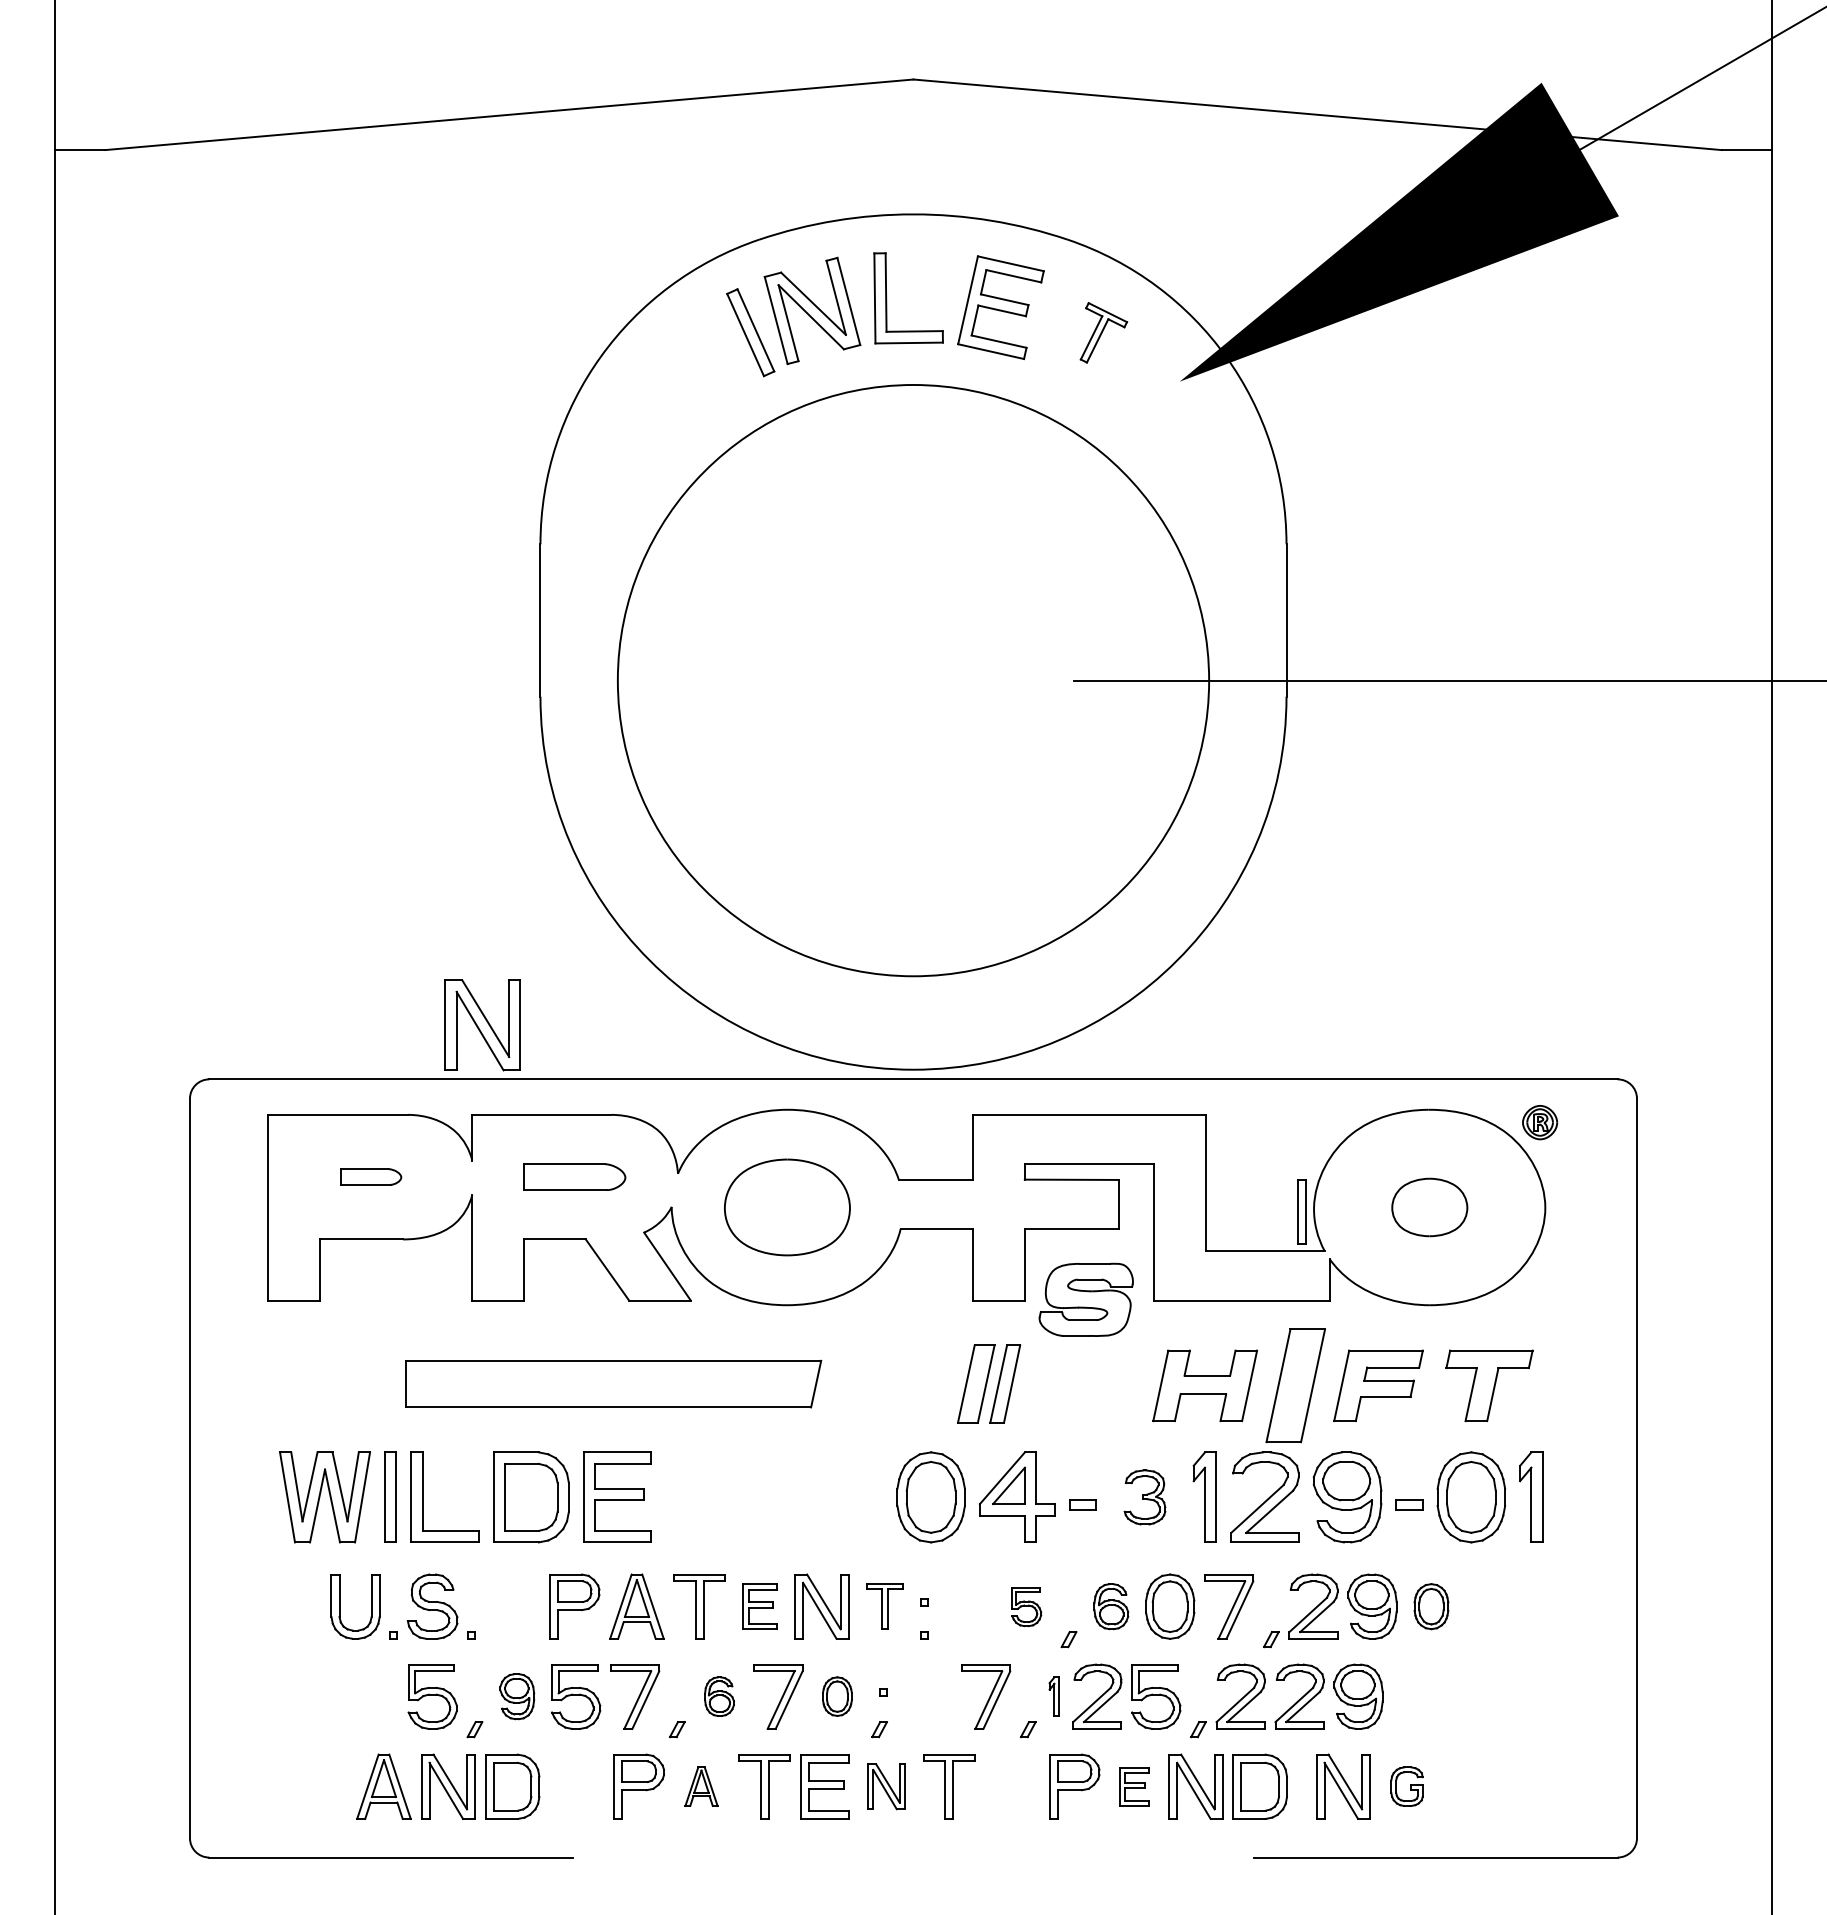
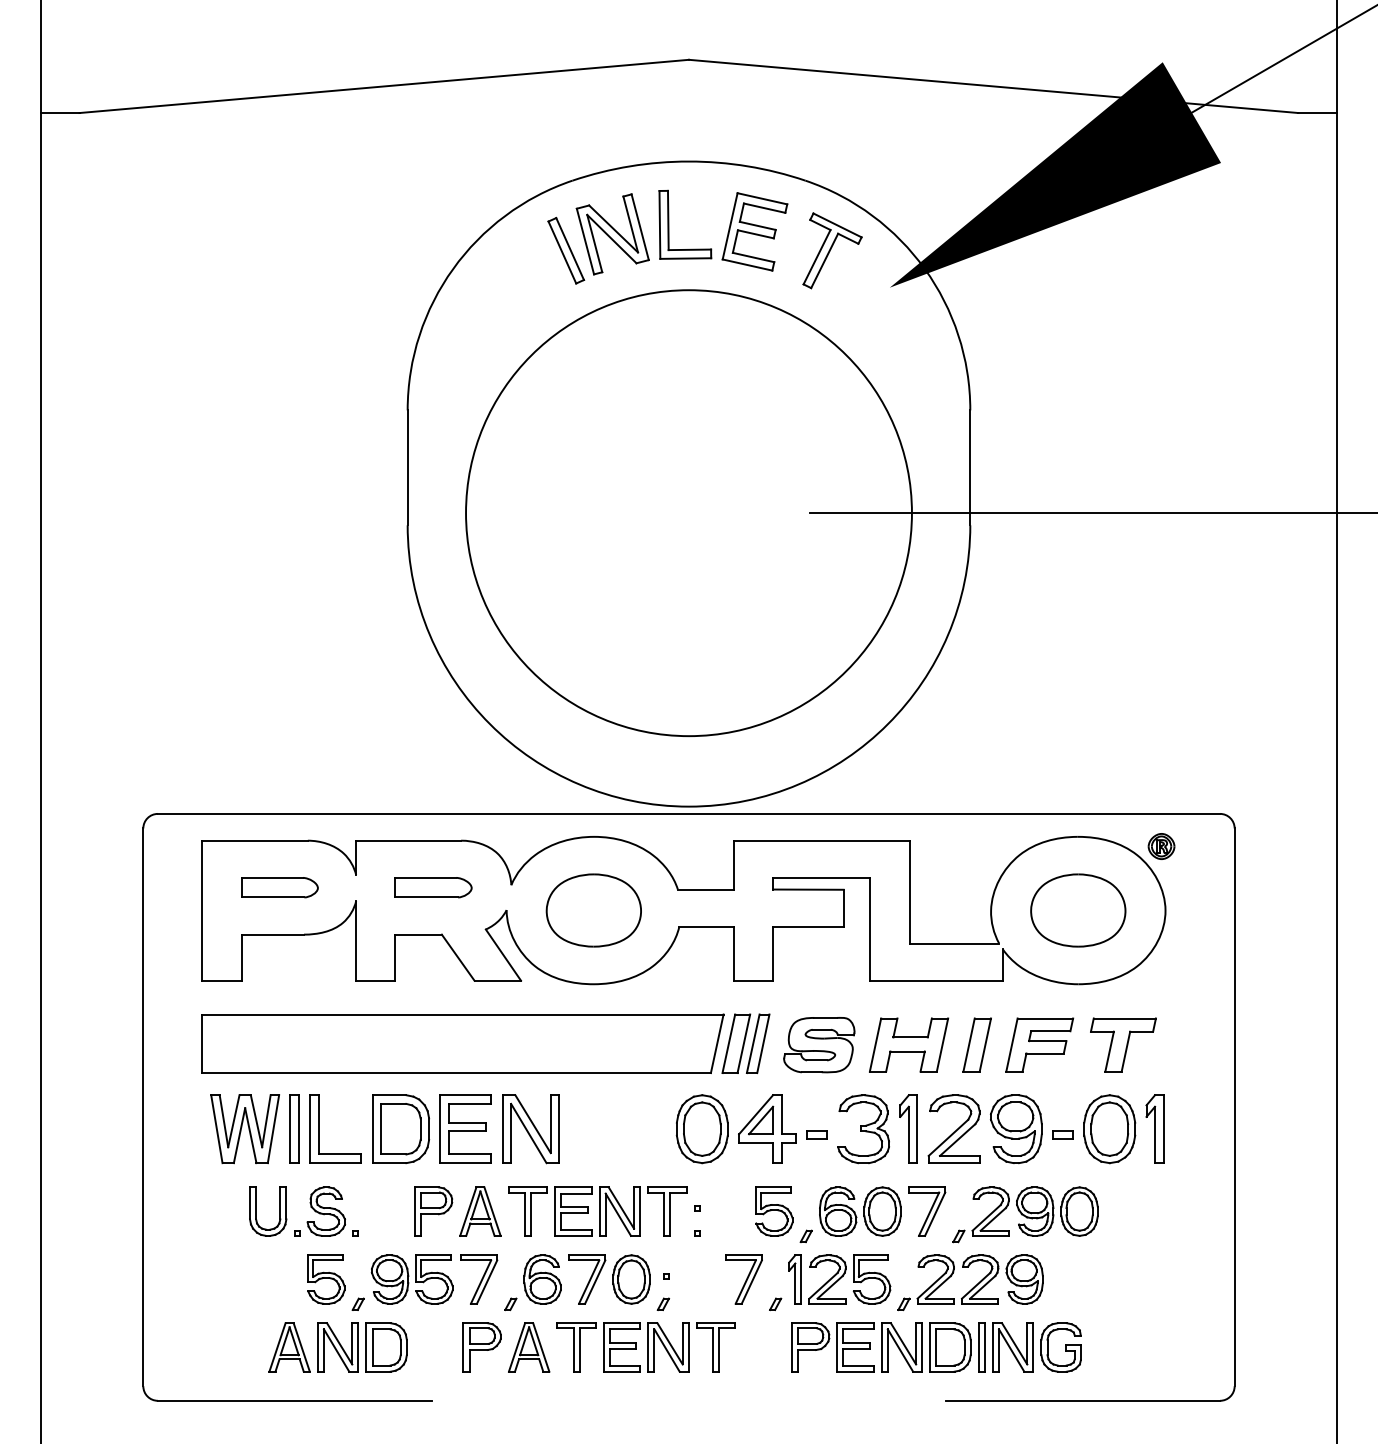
part: (1103, 332) -> (832, 250), size x1.67
part: (482, 1025) -> (530, 1129), moved
part: (370, 1176) -> (279, 887), size x1.67
part: (1429, 1207) -> (1078, 910), size x1.67
part: (1301, 1211) -> (981, 1347), moved
part: (1085, 1299) -> (818, 1044), moved
part: (613, 1383) -> (462, 1043), size x1.67
part: (1295, 1385) -> (977, 1044), size x0.62
part: (1144, 1497) -> (863, 1129), size x1.67
part: (759, 1606) -> (572, 1211), size x1.43
part: (884, 1606) -> (667, 1211), size x1.43
part: (1026, 1606) -> (774, 1211), size x1.67
part: (1111, 1606) -> (838, 1211), size x1.43
part: (1431, 1606) -> (1079, 1211), size x1.43
part: (517, 1696) -> (390, 1279), size x1.43
part: (719, 1696) -> (542, 1279), size x1.67
part: (837, 1696) -> (631, 1279), size x1.67
part: (1054, 1696) -> (795, 1279), size x1.67
part: (701, 1786) -> (529, 1347), size x1.67
part: (886, 1786) -> (668, 1347), size x1.43
part: (1133, 1786) -> (854, 1347), size x1.67
part: (1406, 1786) -> (1060, 1347), size x1.67

